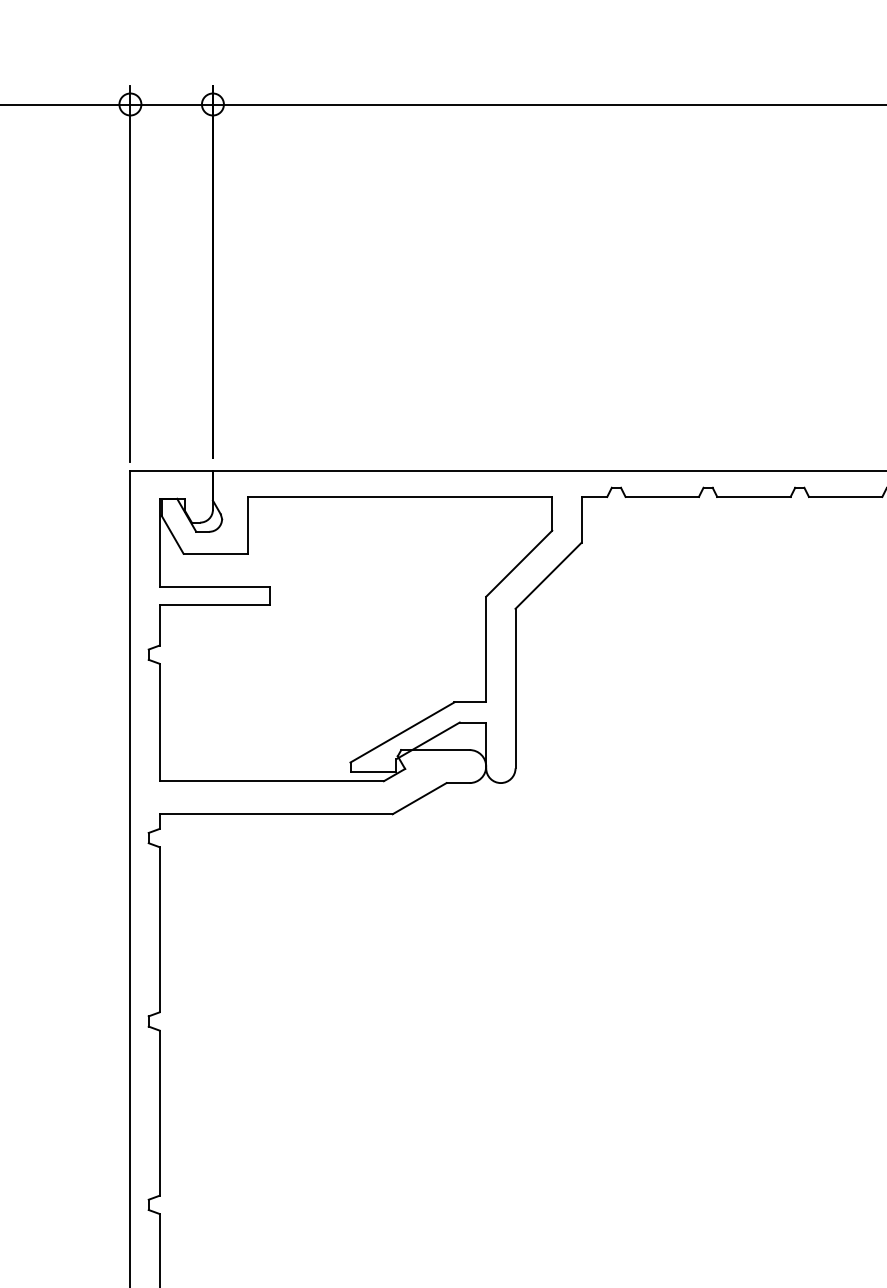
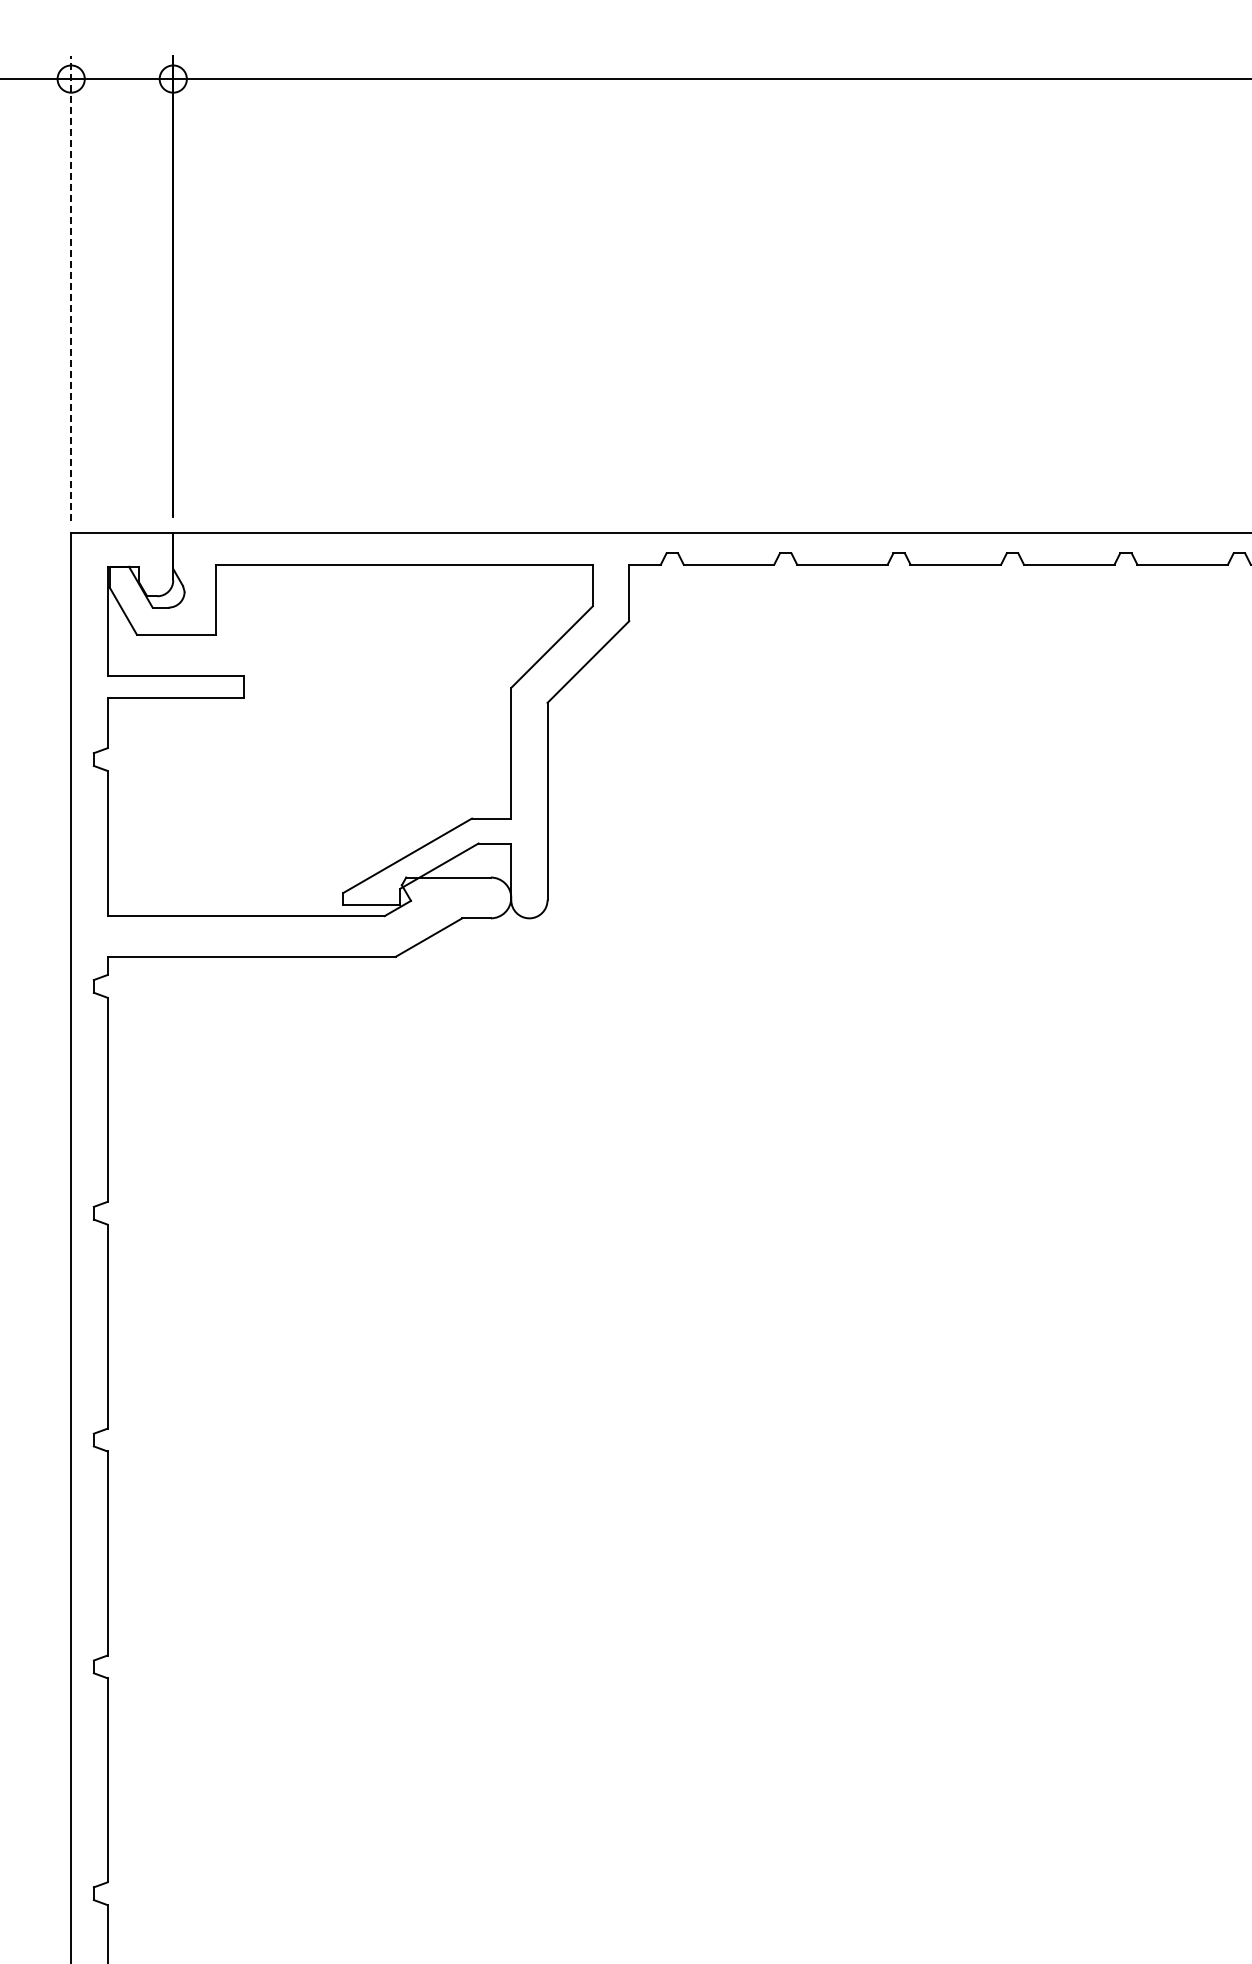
line: (130, 273) -> (71, 288), solid -> dashed

